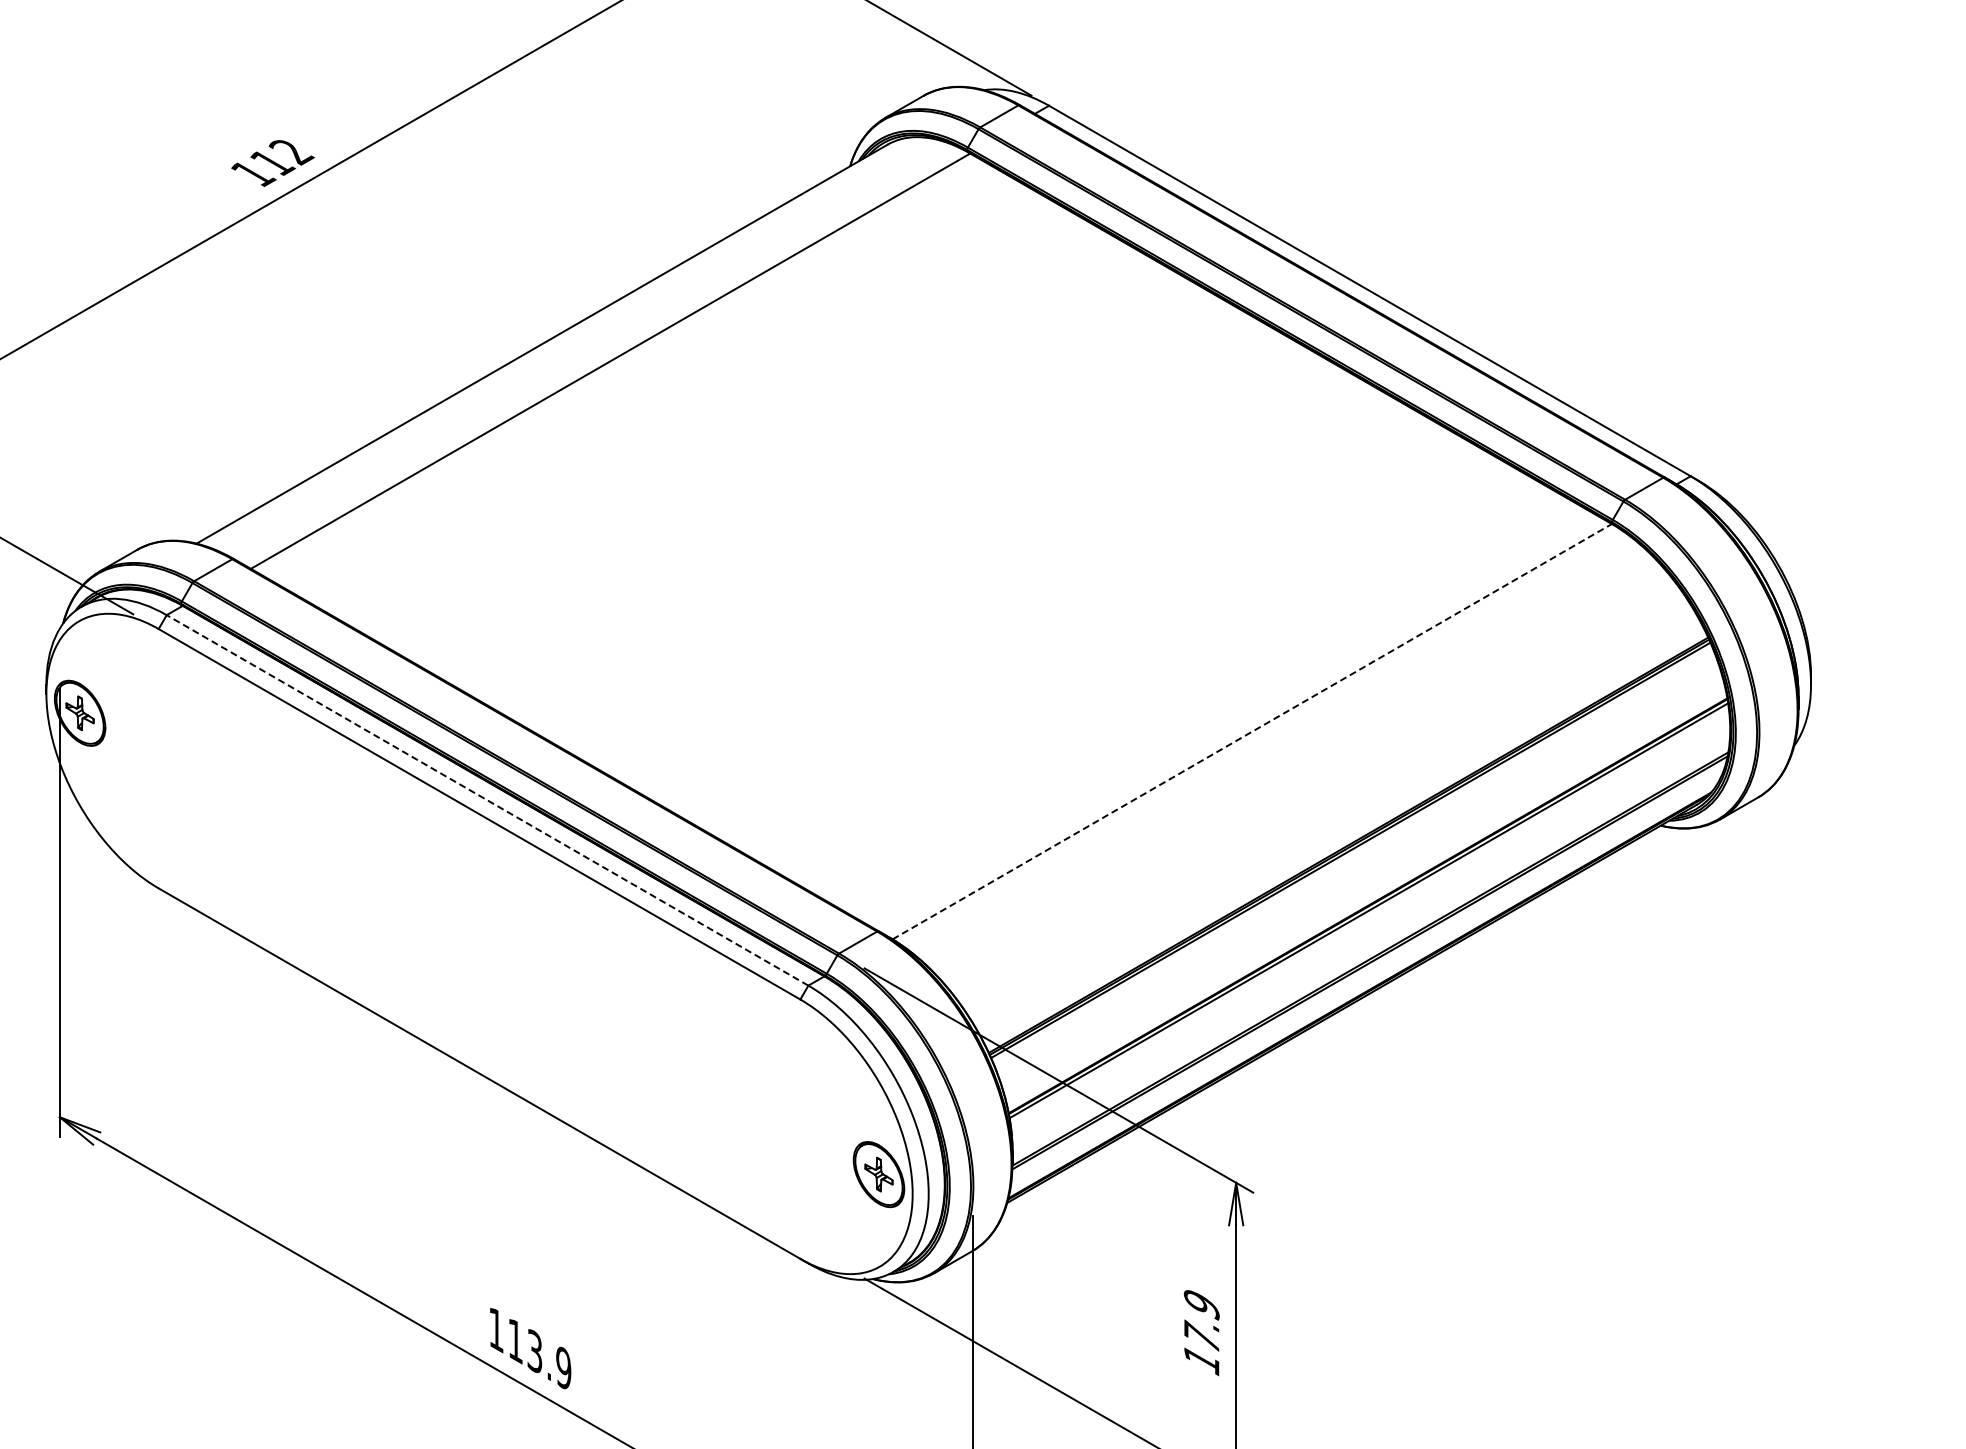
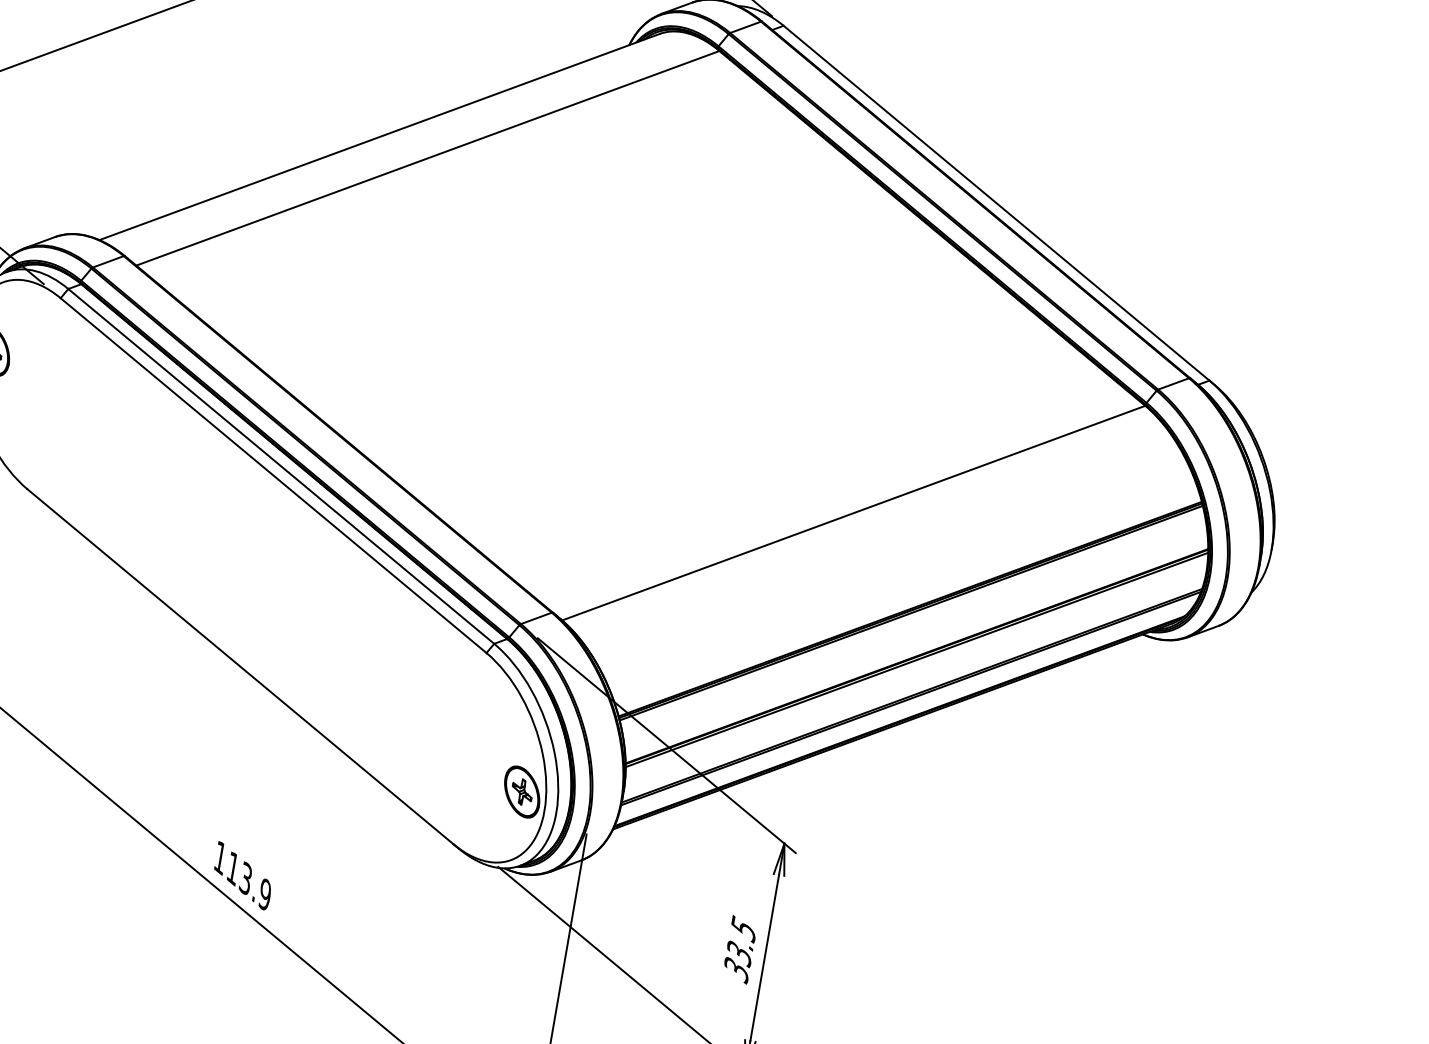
line: (1252, 731) -> (853, 513), dashed -> solid
line: (487, 800) -> (281, 466), dashed -> solid
text: (1201, 1332) -> (739, 949), 17.9 -> 33.5

